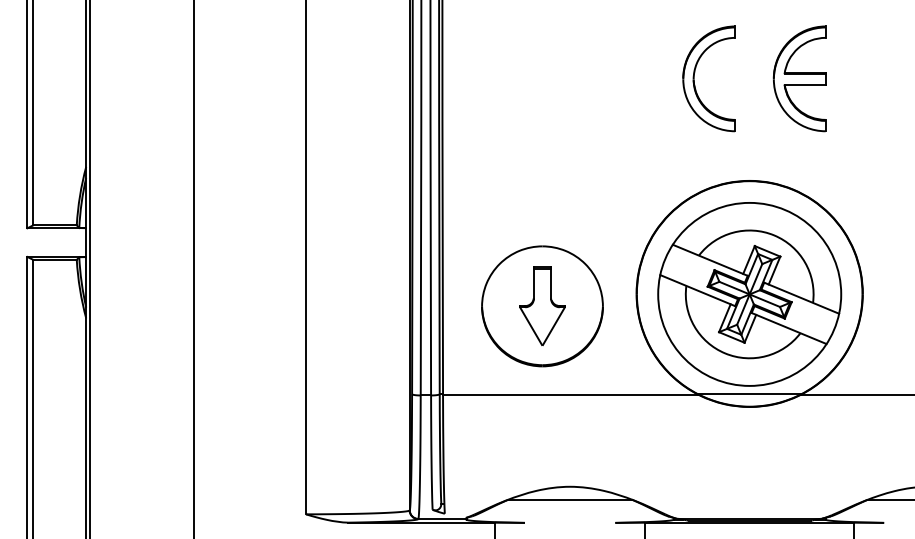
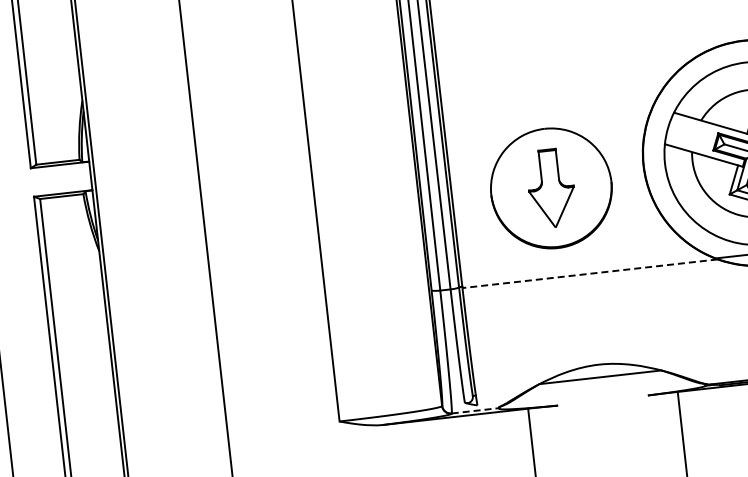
line: (570, 395) -> (589, 273), solid -> dashed
line: (442, 518) -> (475, 410), solid -> dashed

